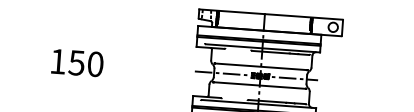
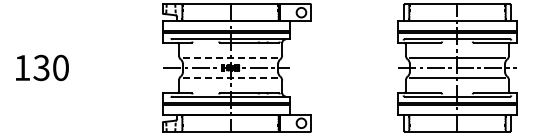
text: (76, 62) -> (41, 67), 150 -> 130
line: (261, 66) -> (230, 58), solid -> dashed
line: (259, 85) -> (230, 77), solid -> dashed

